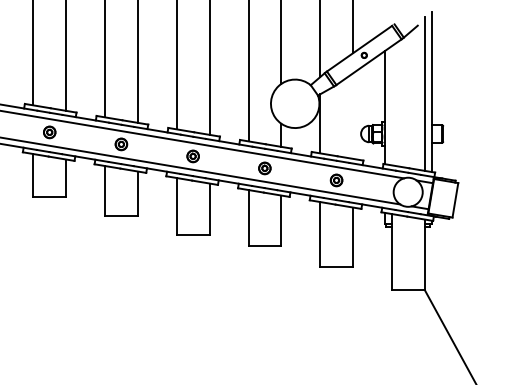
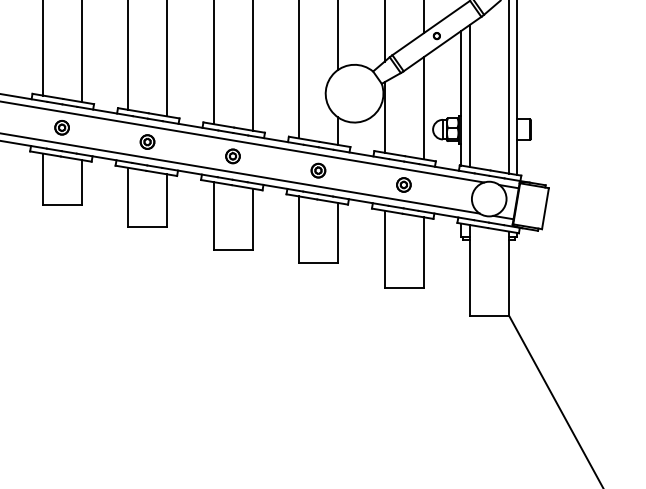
line: (392, 105) -> (470, 95), added
line: (353, 116) -> (423, 108), added

